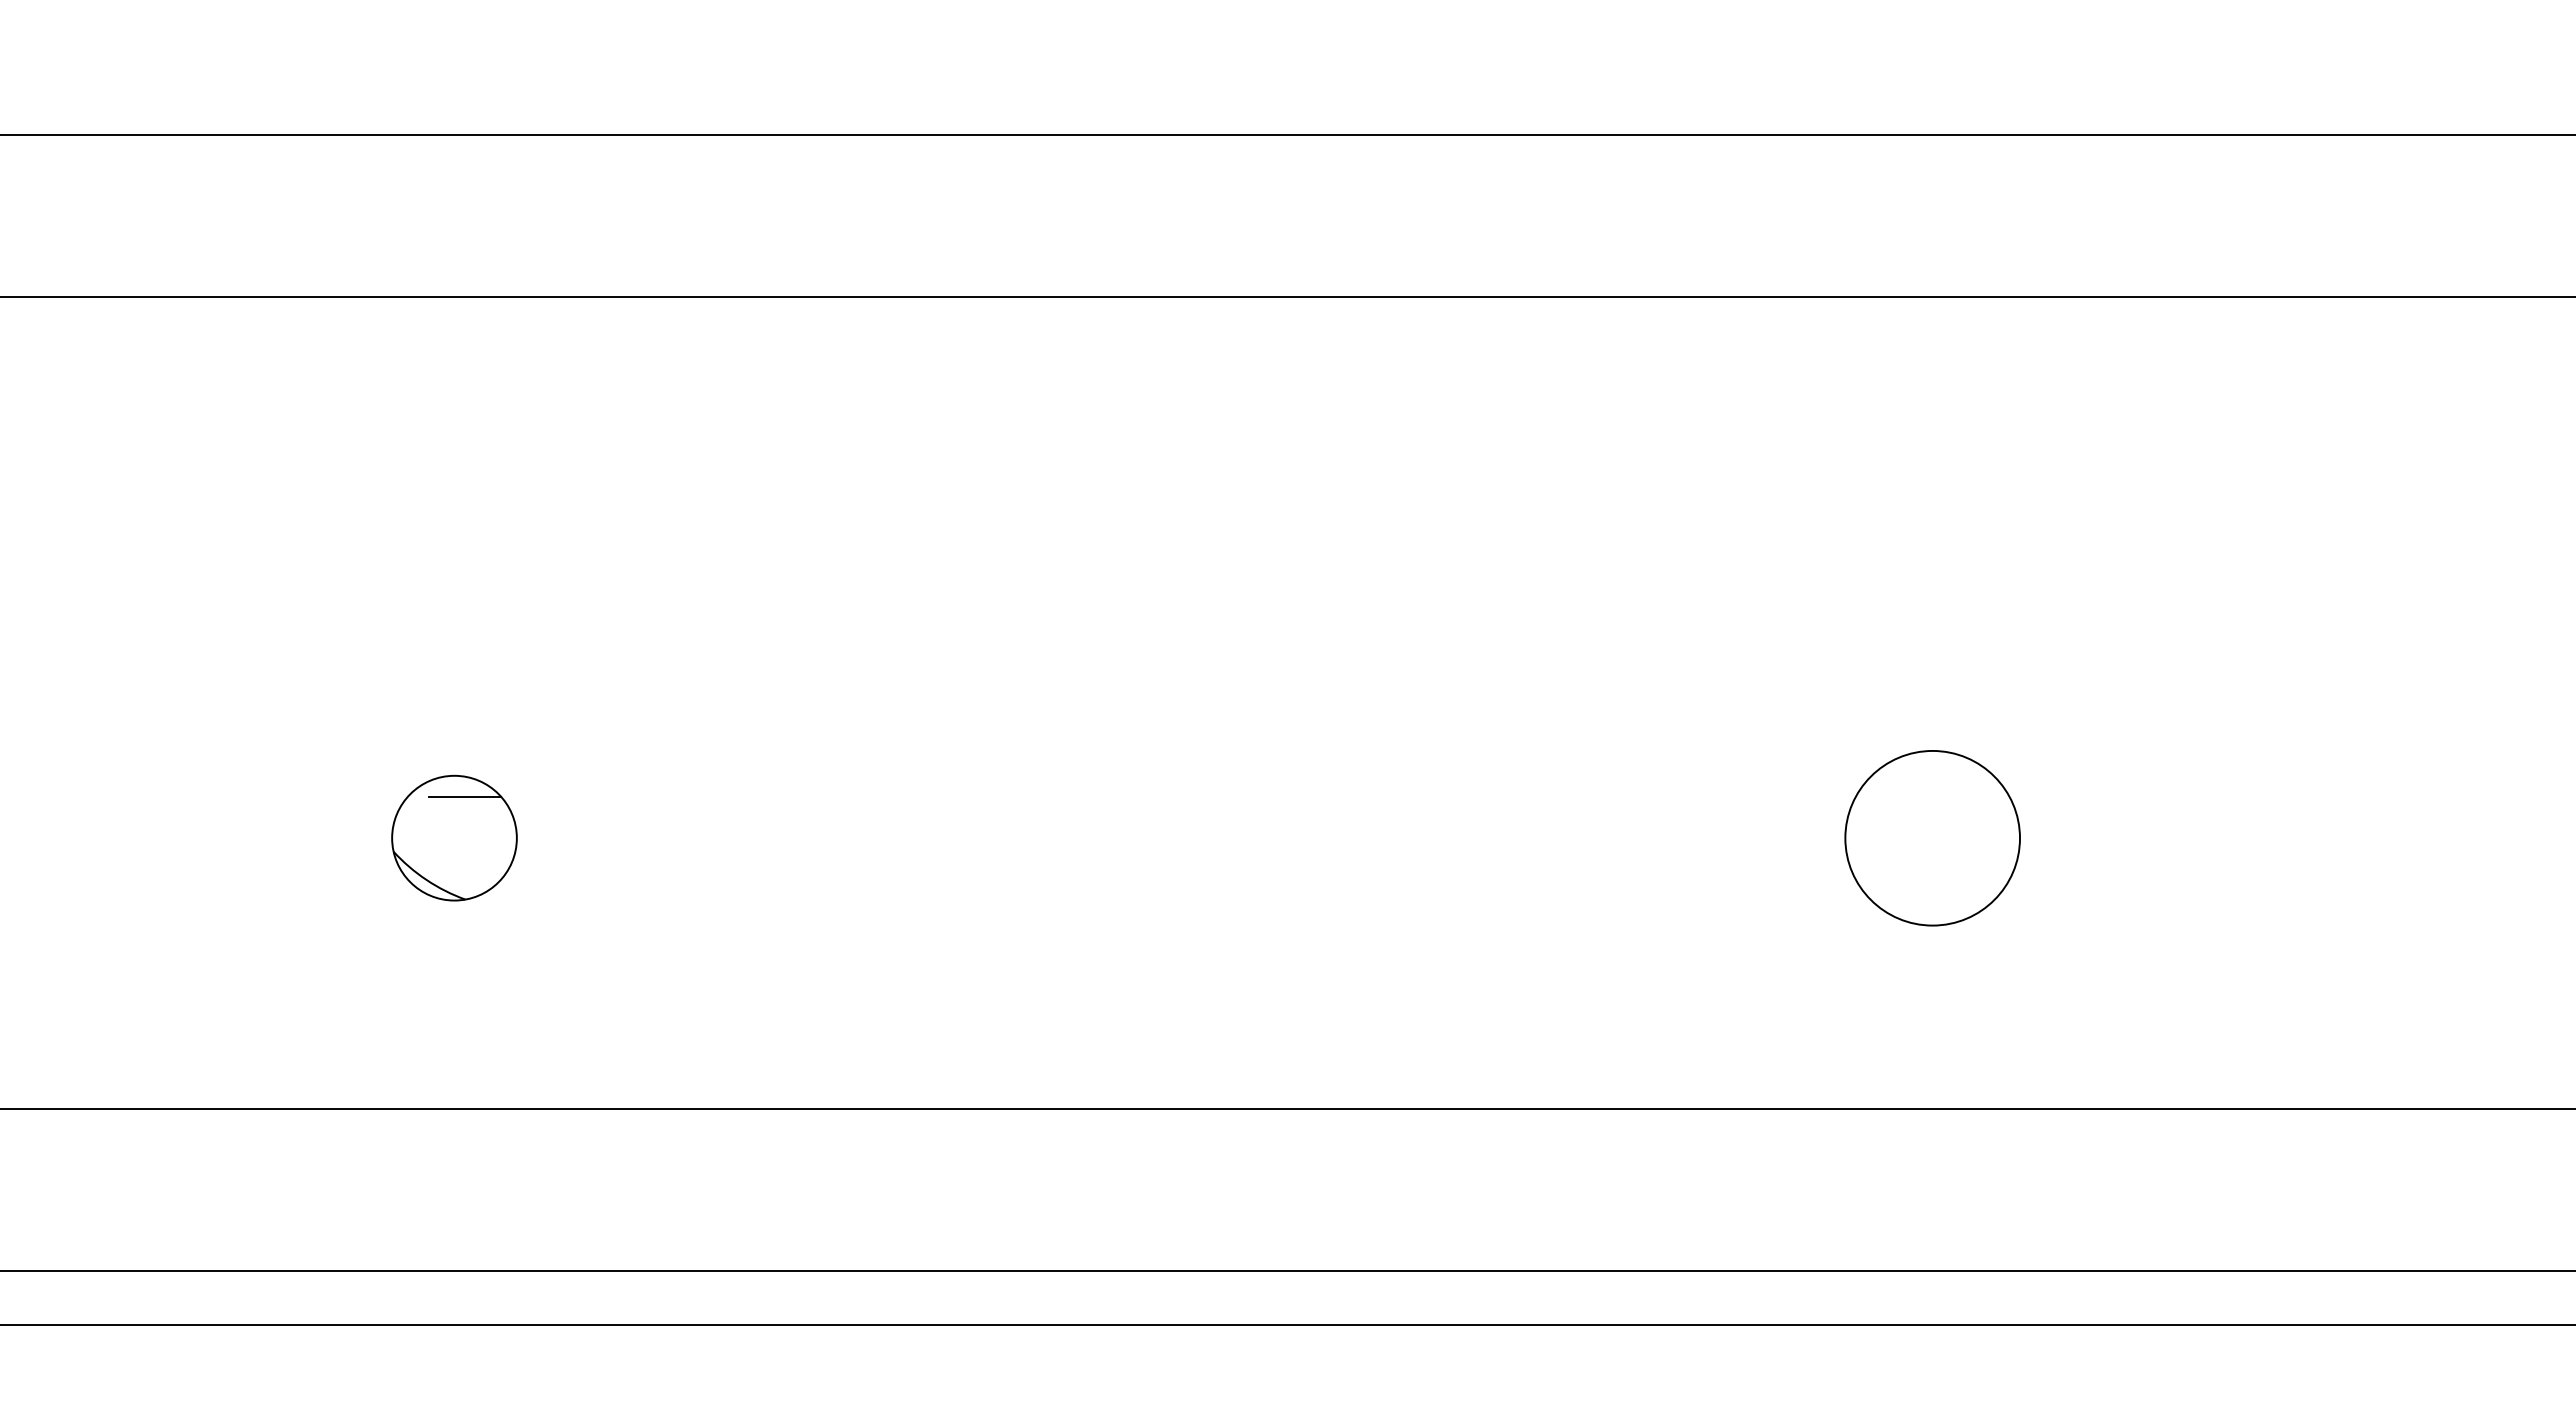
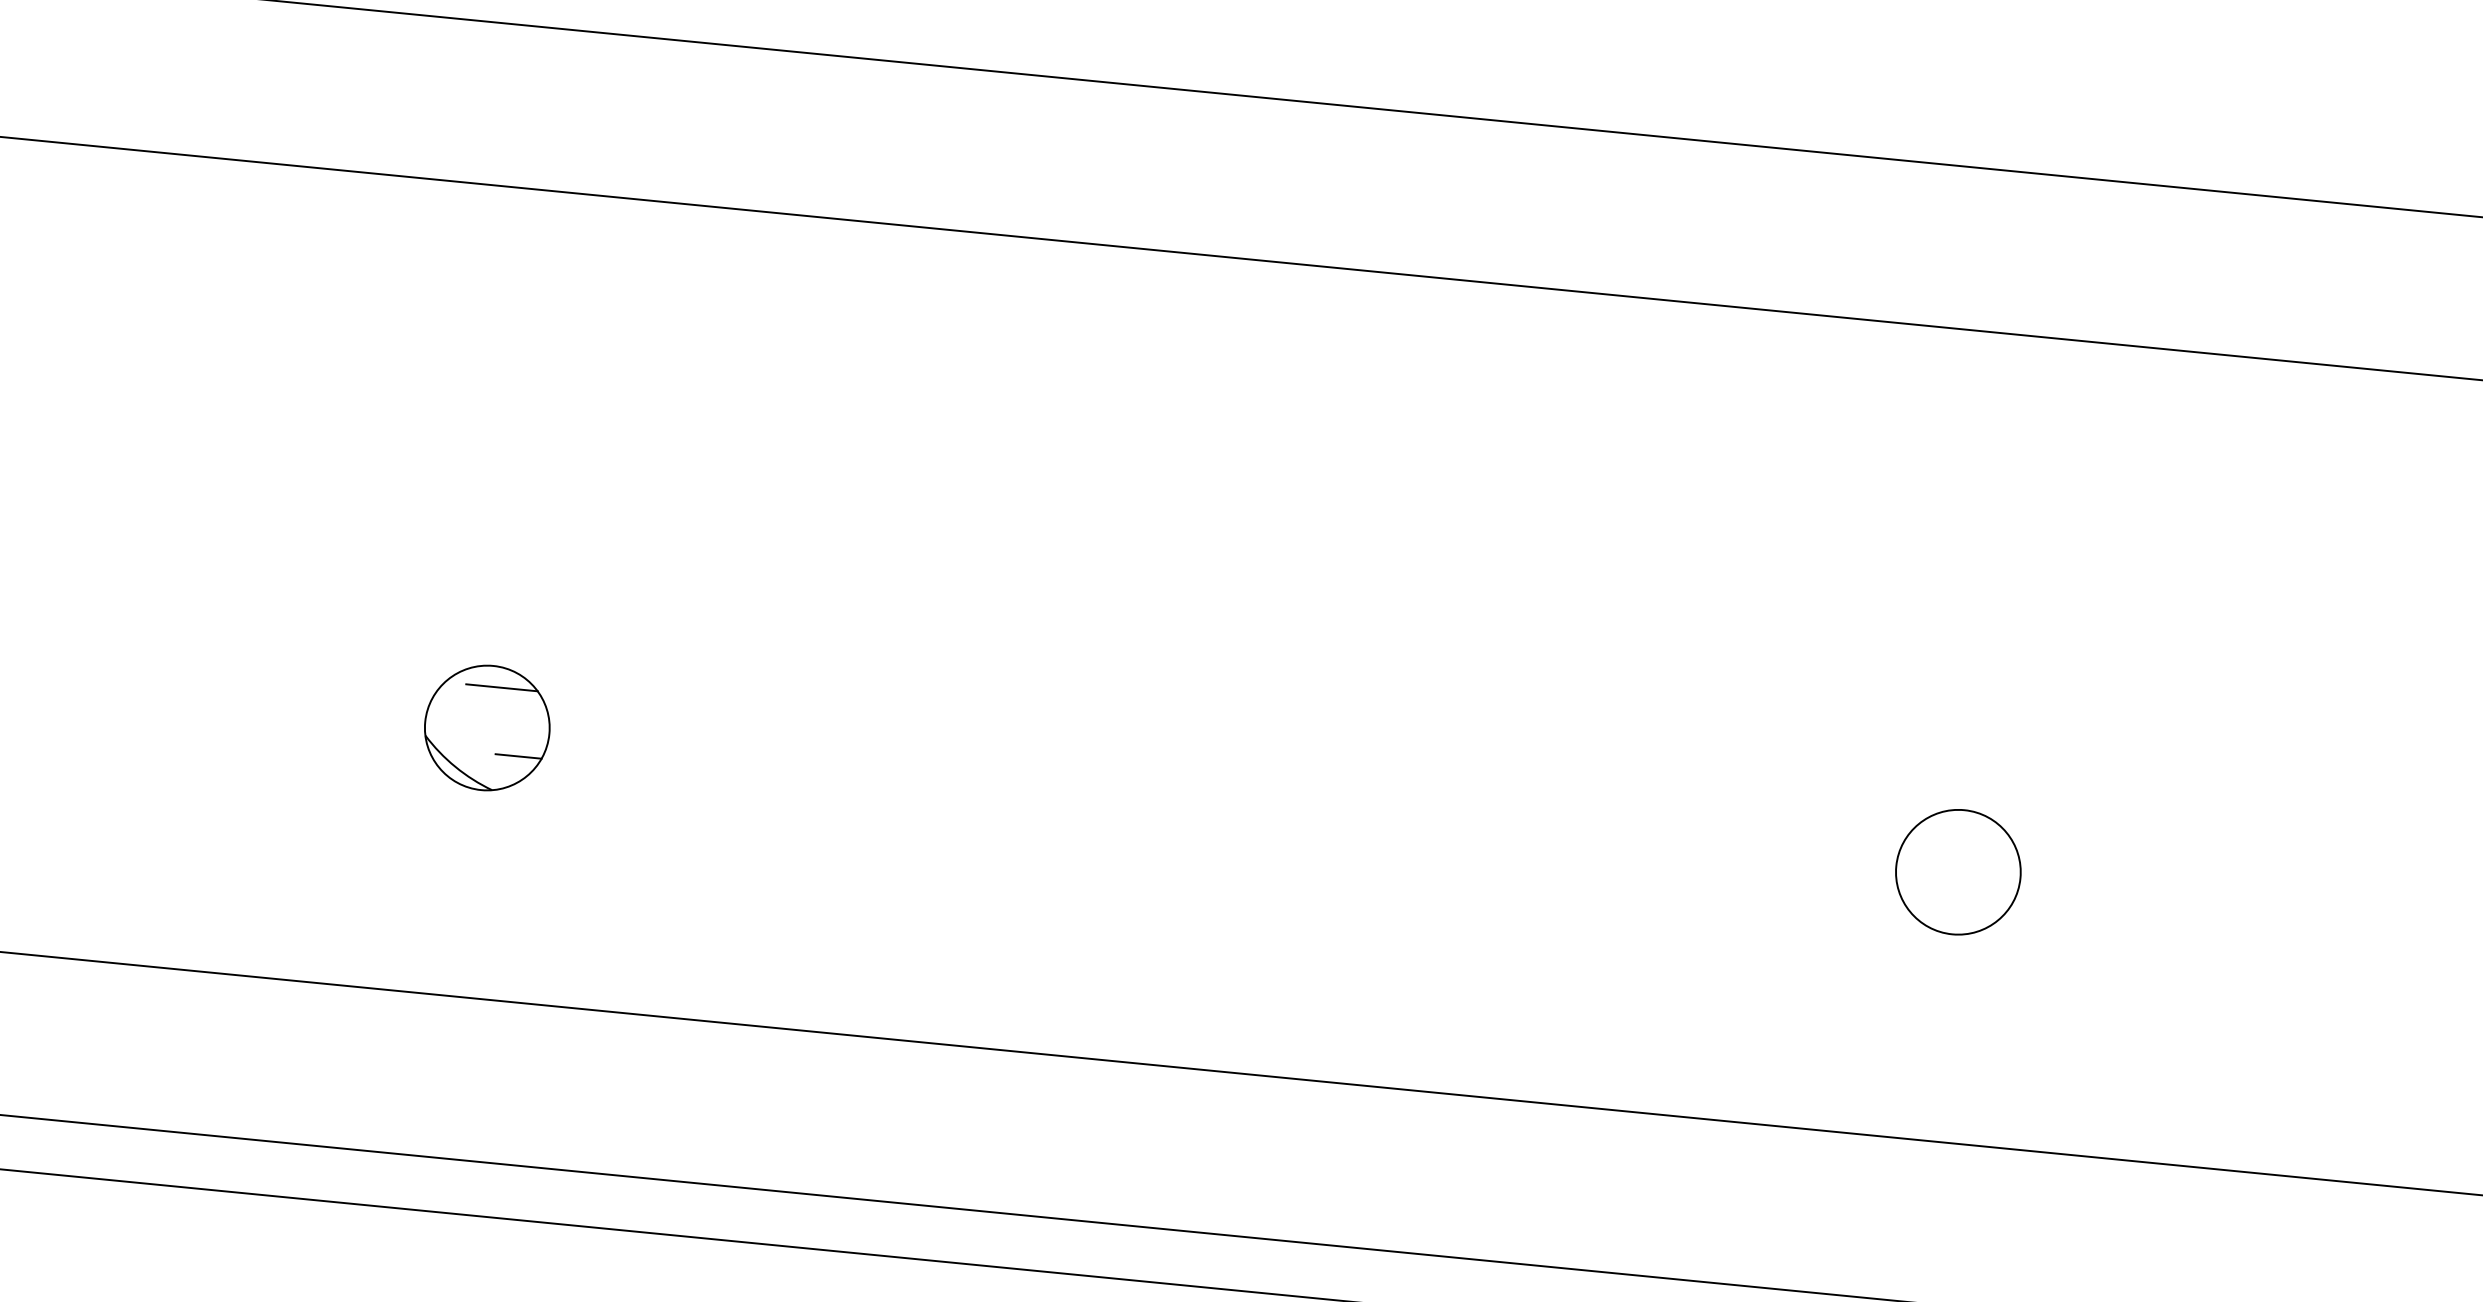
circle: (1932, 837) -> (1958, 871), size x0.71
line: (488, 863) -> (518, 756), added

